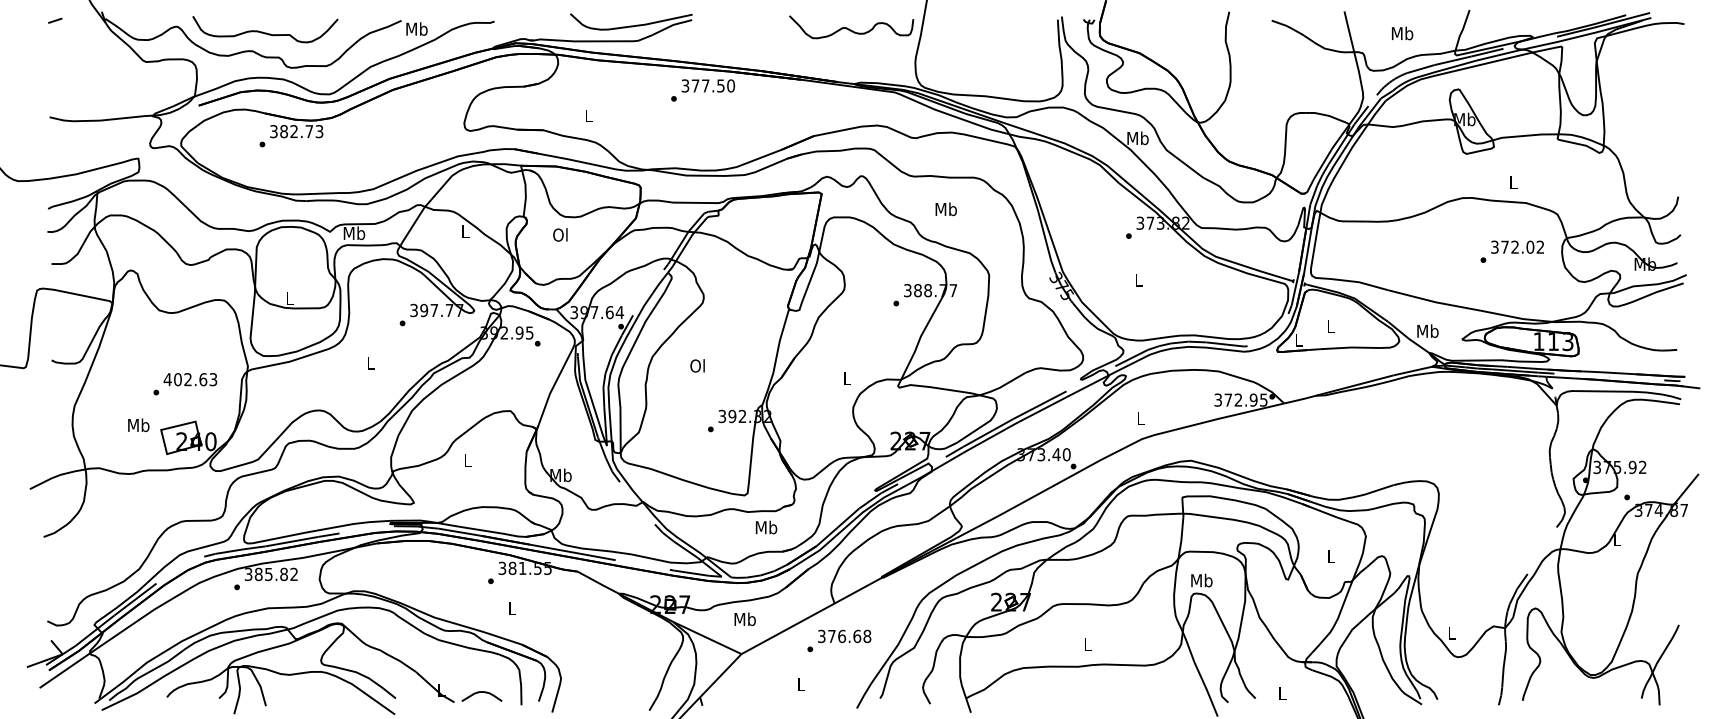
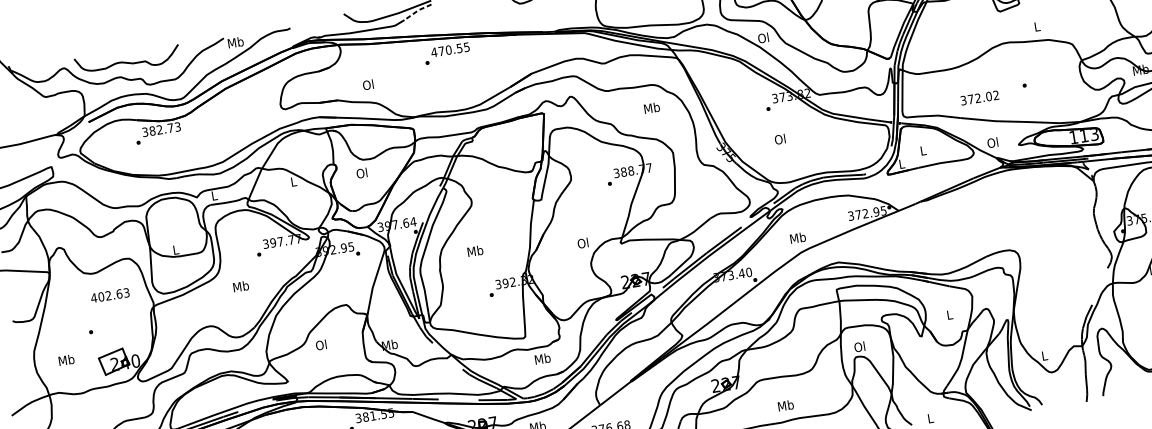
line: (671, 25) -> (417, 10), solid -> dashed
text: (708, 85) -> (450, 49), 377.50 -> 470.55
text: (588, 115) -> (368, 84), L -> Ol
text: (1137, 138) -> (763, 38), Mb -> Ol
text: (945, 209) -> (651, 108), moved
text: (354, 233) -> (214, 195), Mb -> L
text: (1517, 246) -> (979, 97), moved
text: (1137, 279) -> (779, 139), L -> Ol
text: (1427, 330) -> (992, 142), Mb -> Ol
text: (370, 362) -> (240, 286), L -> Mb
text: (697, 365) -> (474, 250), Ol -> Mb
text: (846, 378) -> (582, 243), L -> Ol
text: (190, 379) -> (110, 295), moved
text: (1140, 418) -> (797, 238), L -> Mb
text: (138, 424) -> (66, 359), moved
text: (467, 460) -> (321, 345), L -> Ol
text: (1201, 580) -> (859, 346), Mb -> Ol
text: (1087, 644) -> (785, 405), L -> Mb

